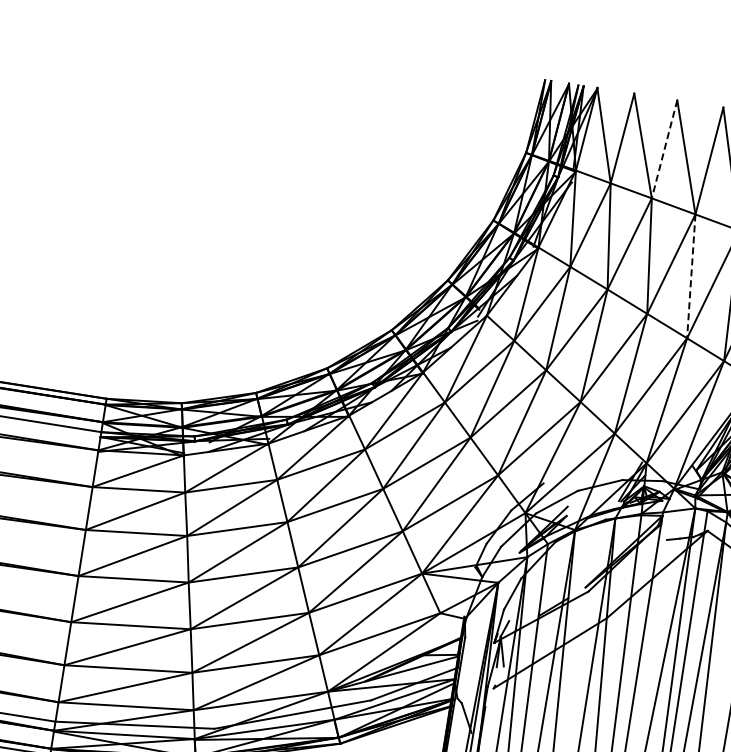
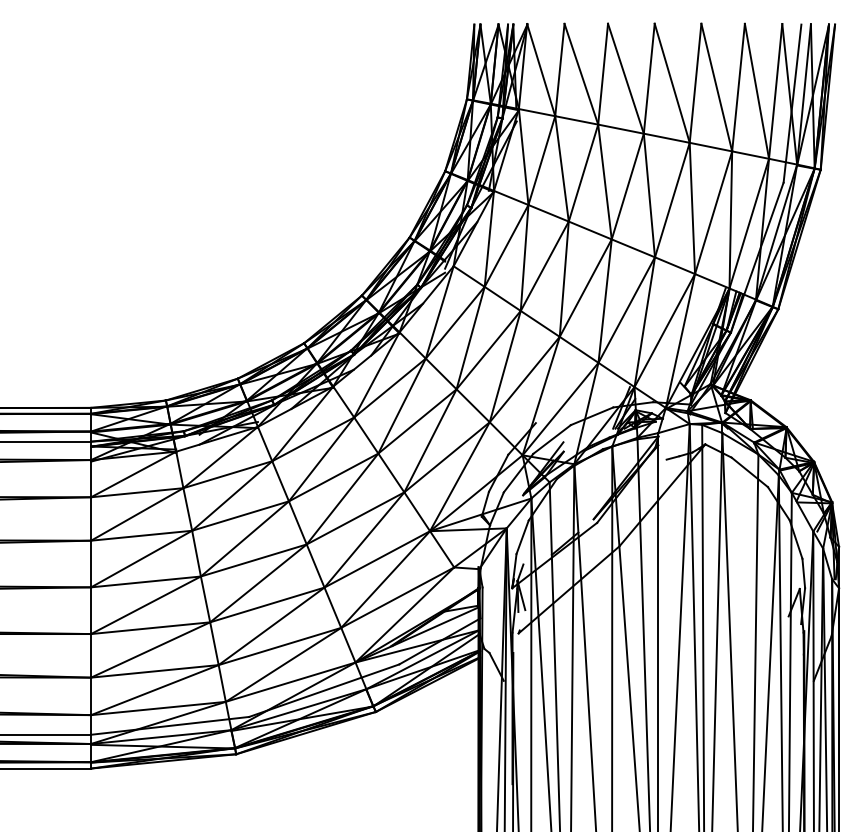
line: (664, 149) -> (603, 74), dashed -> solid
line: (691, 277) -> (649, 196), dashed -> solid

